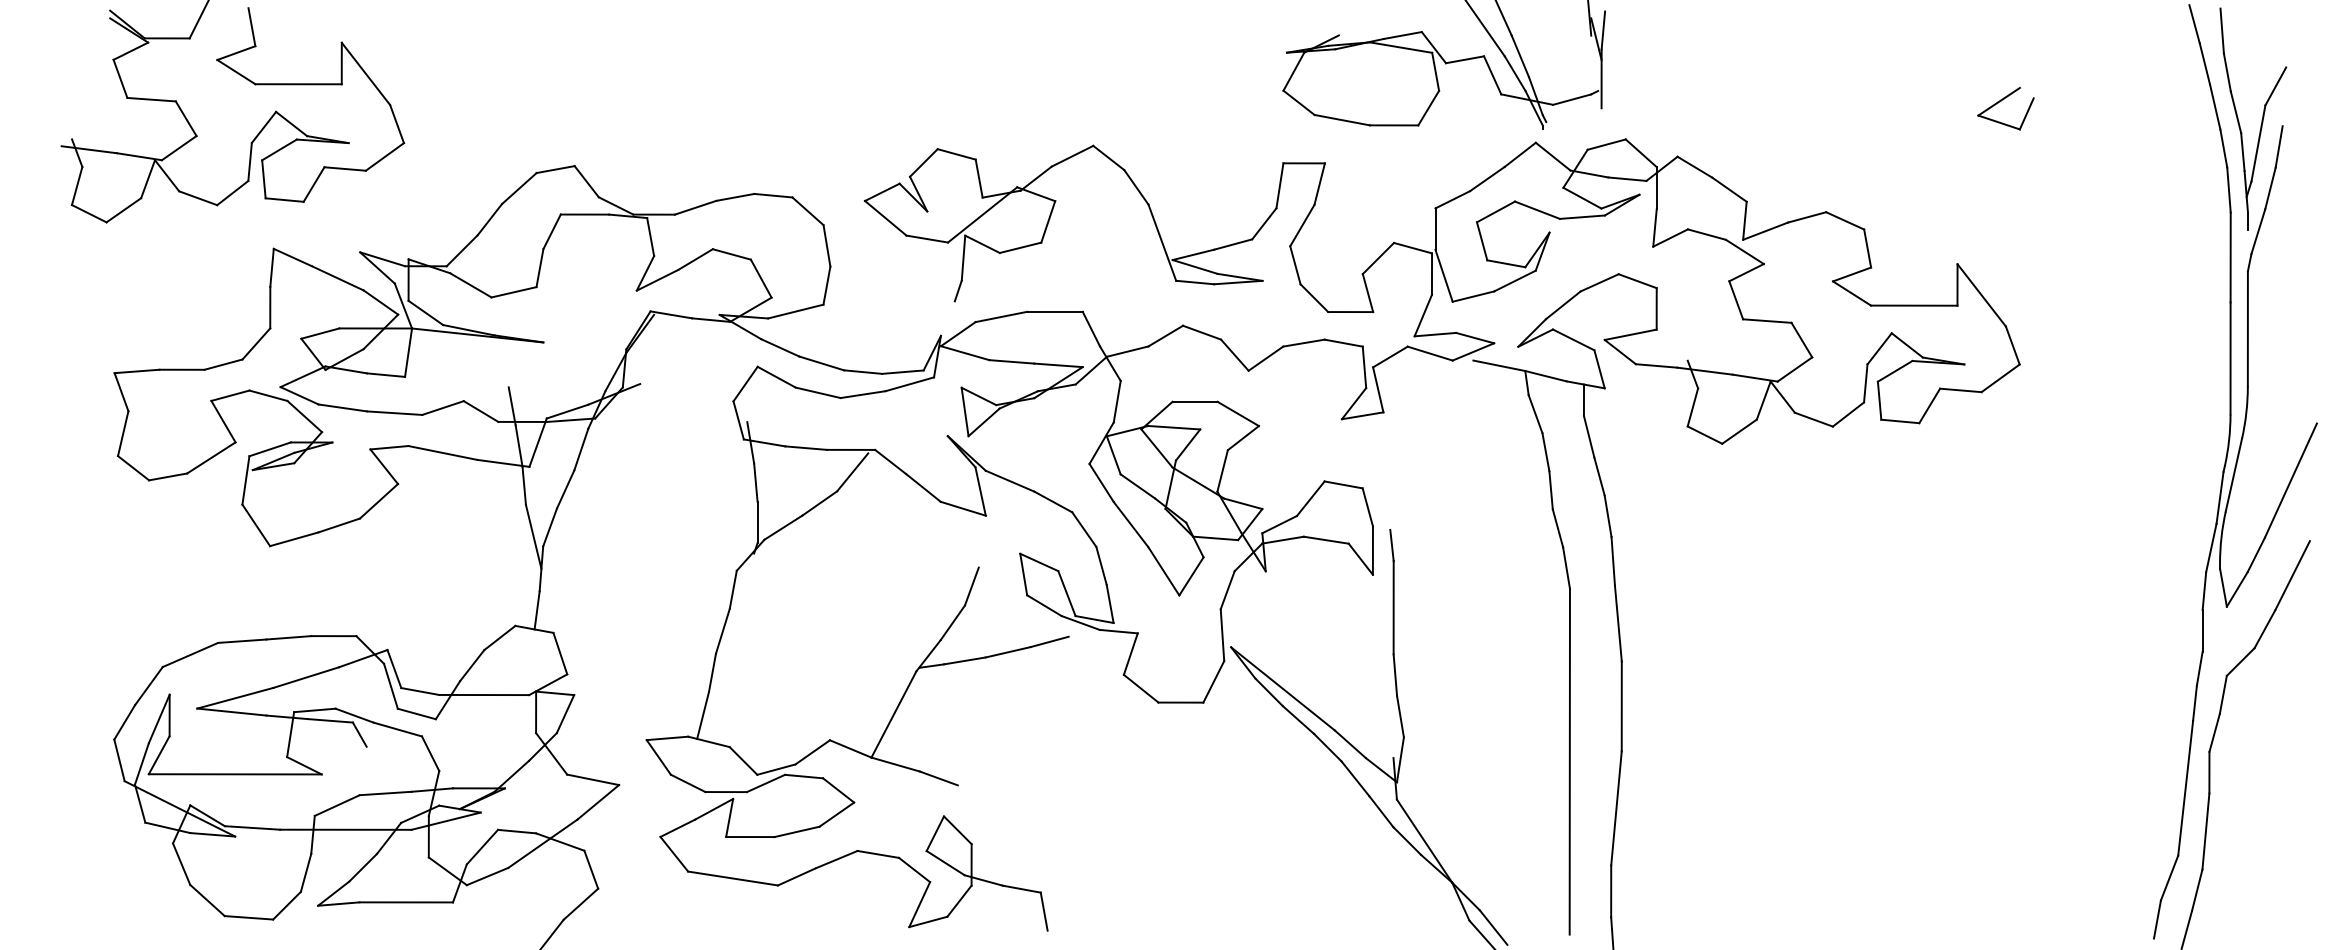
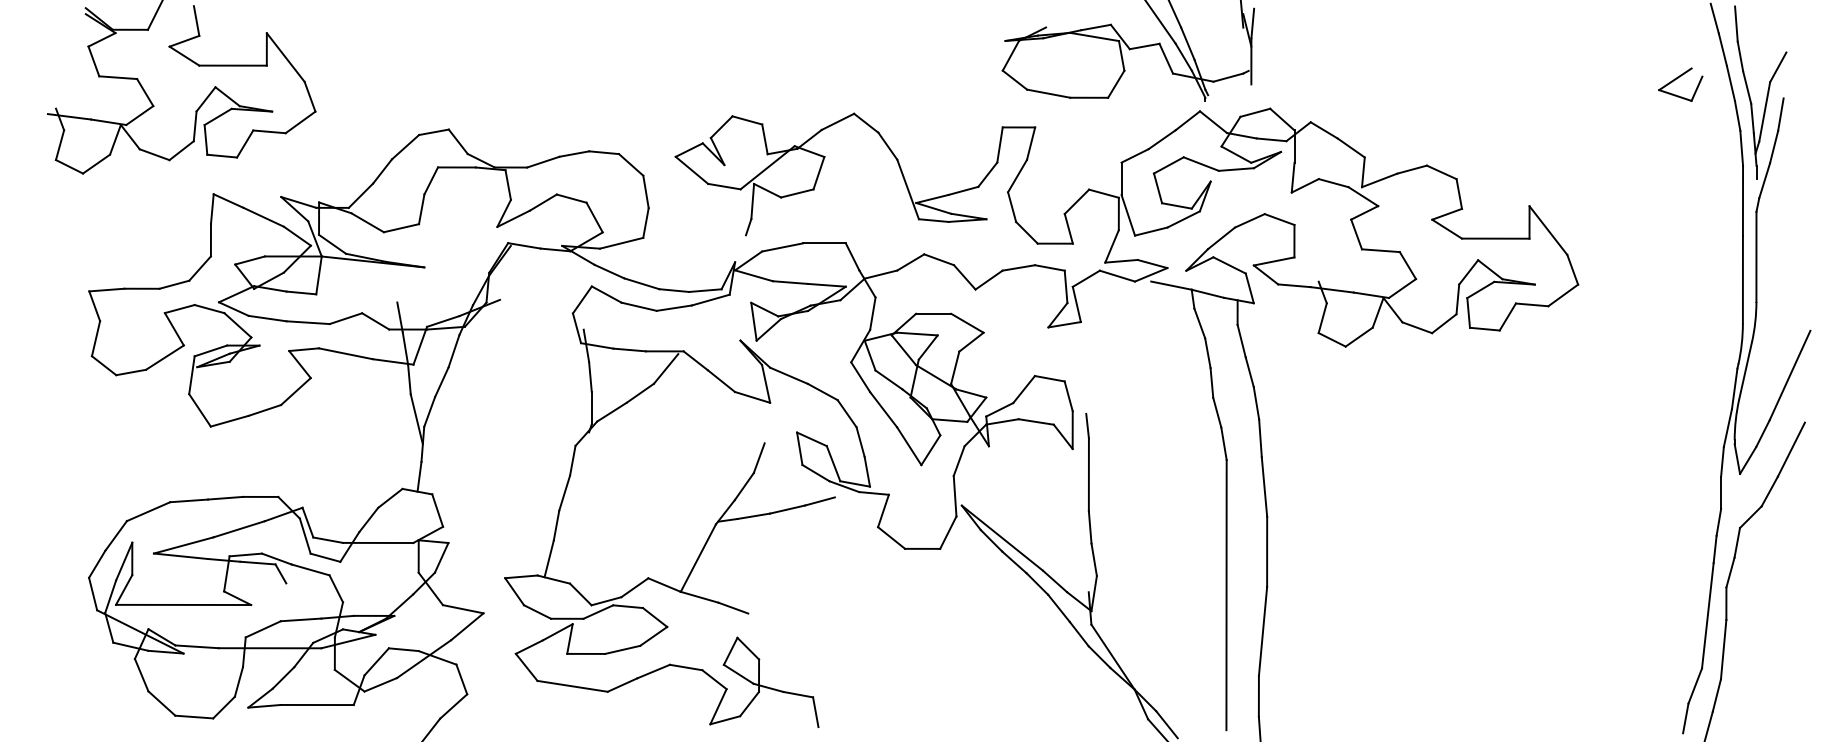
part: (2001, 101) -> (1677, 79), moved

